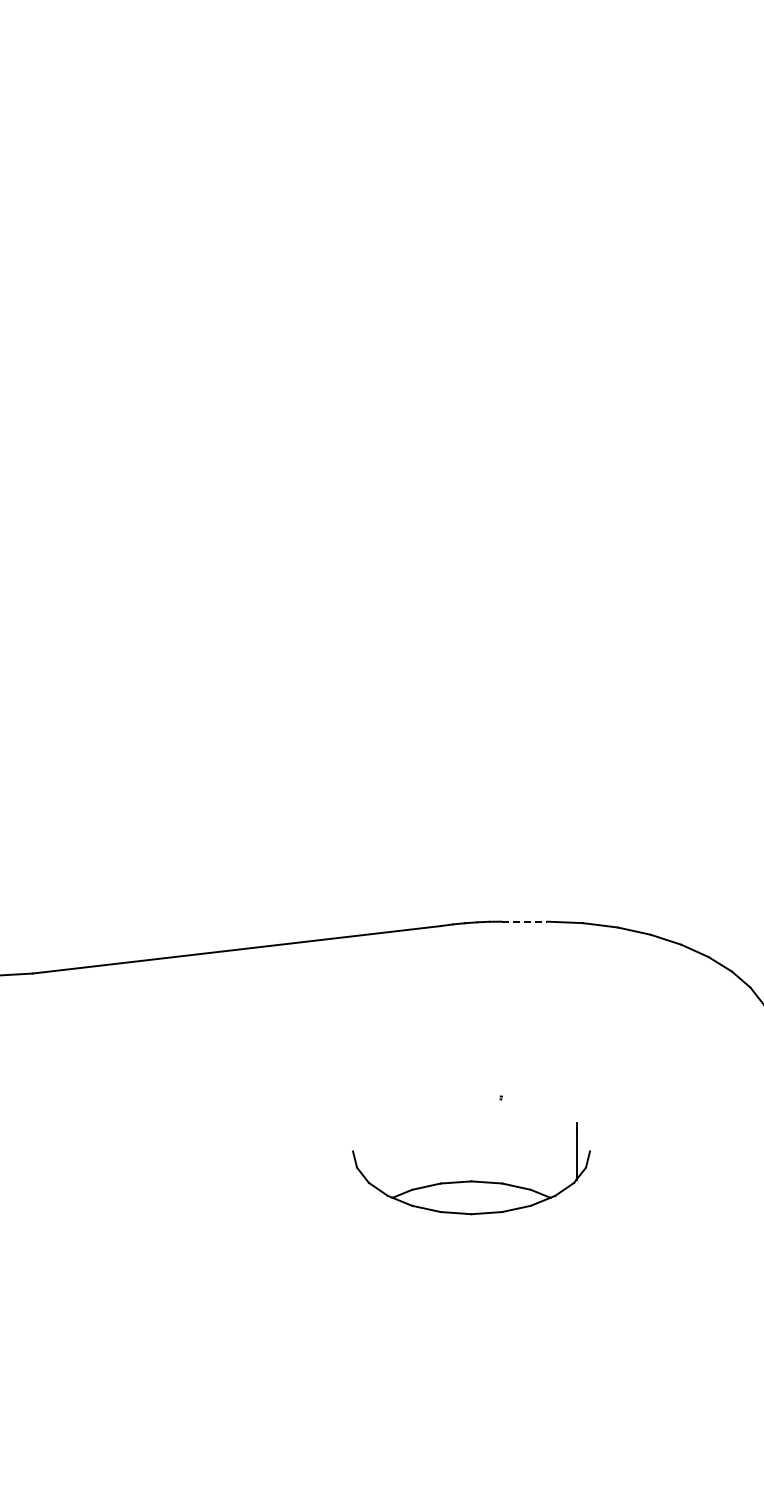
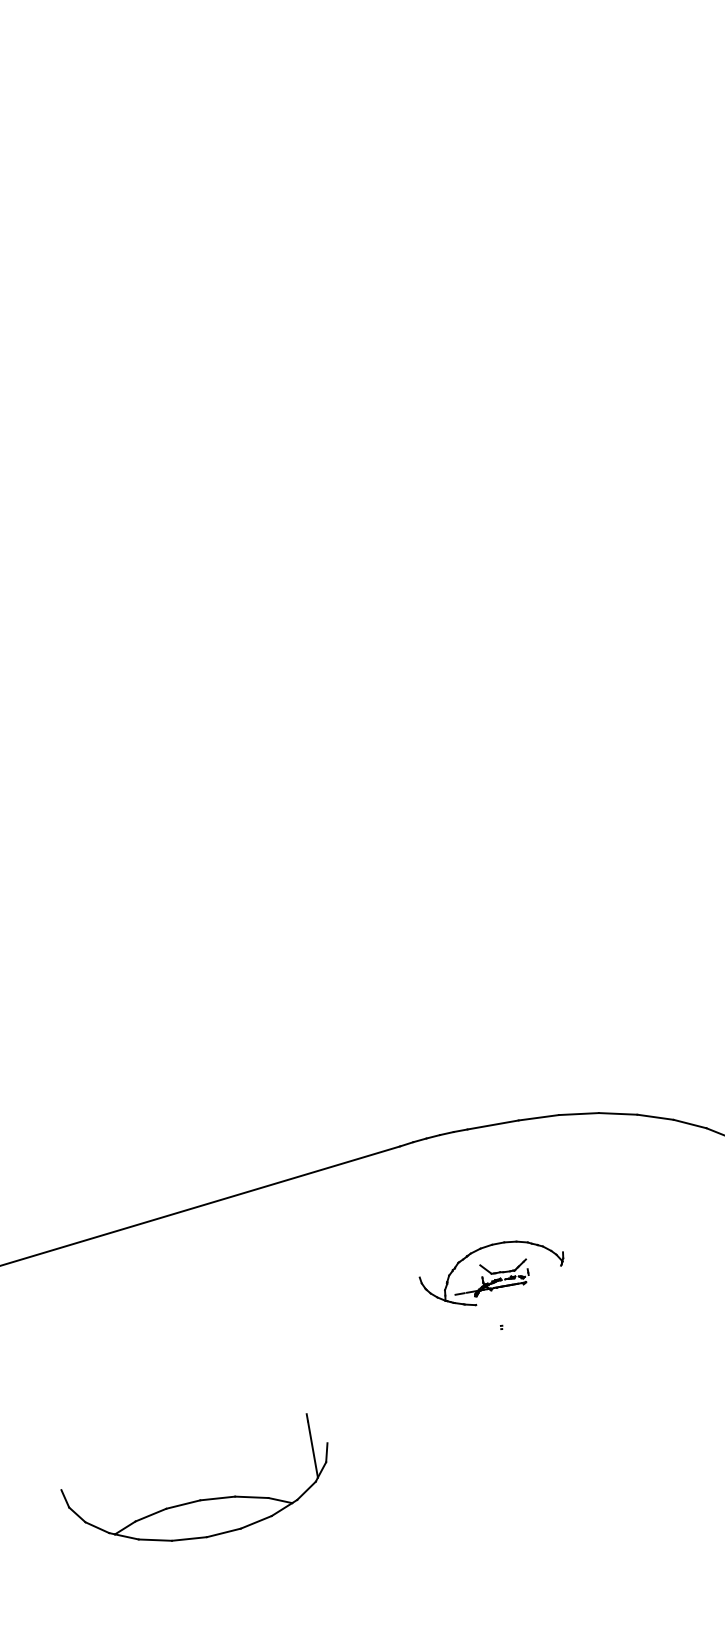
line: (524, 921) -> (492, 1124), dashed -> solid
part: (501, 1049) -> (492, 1273), added
part: (471, 1180) -> (200, 1499), moved

